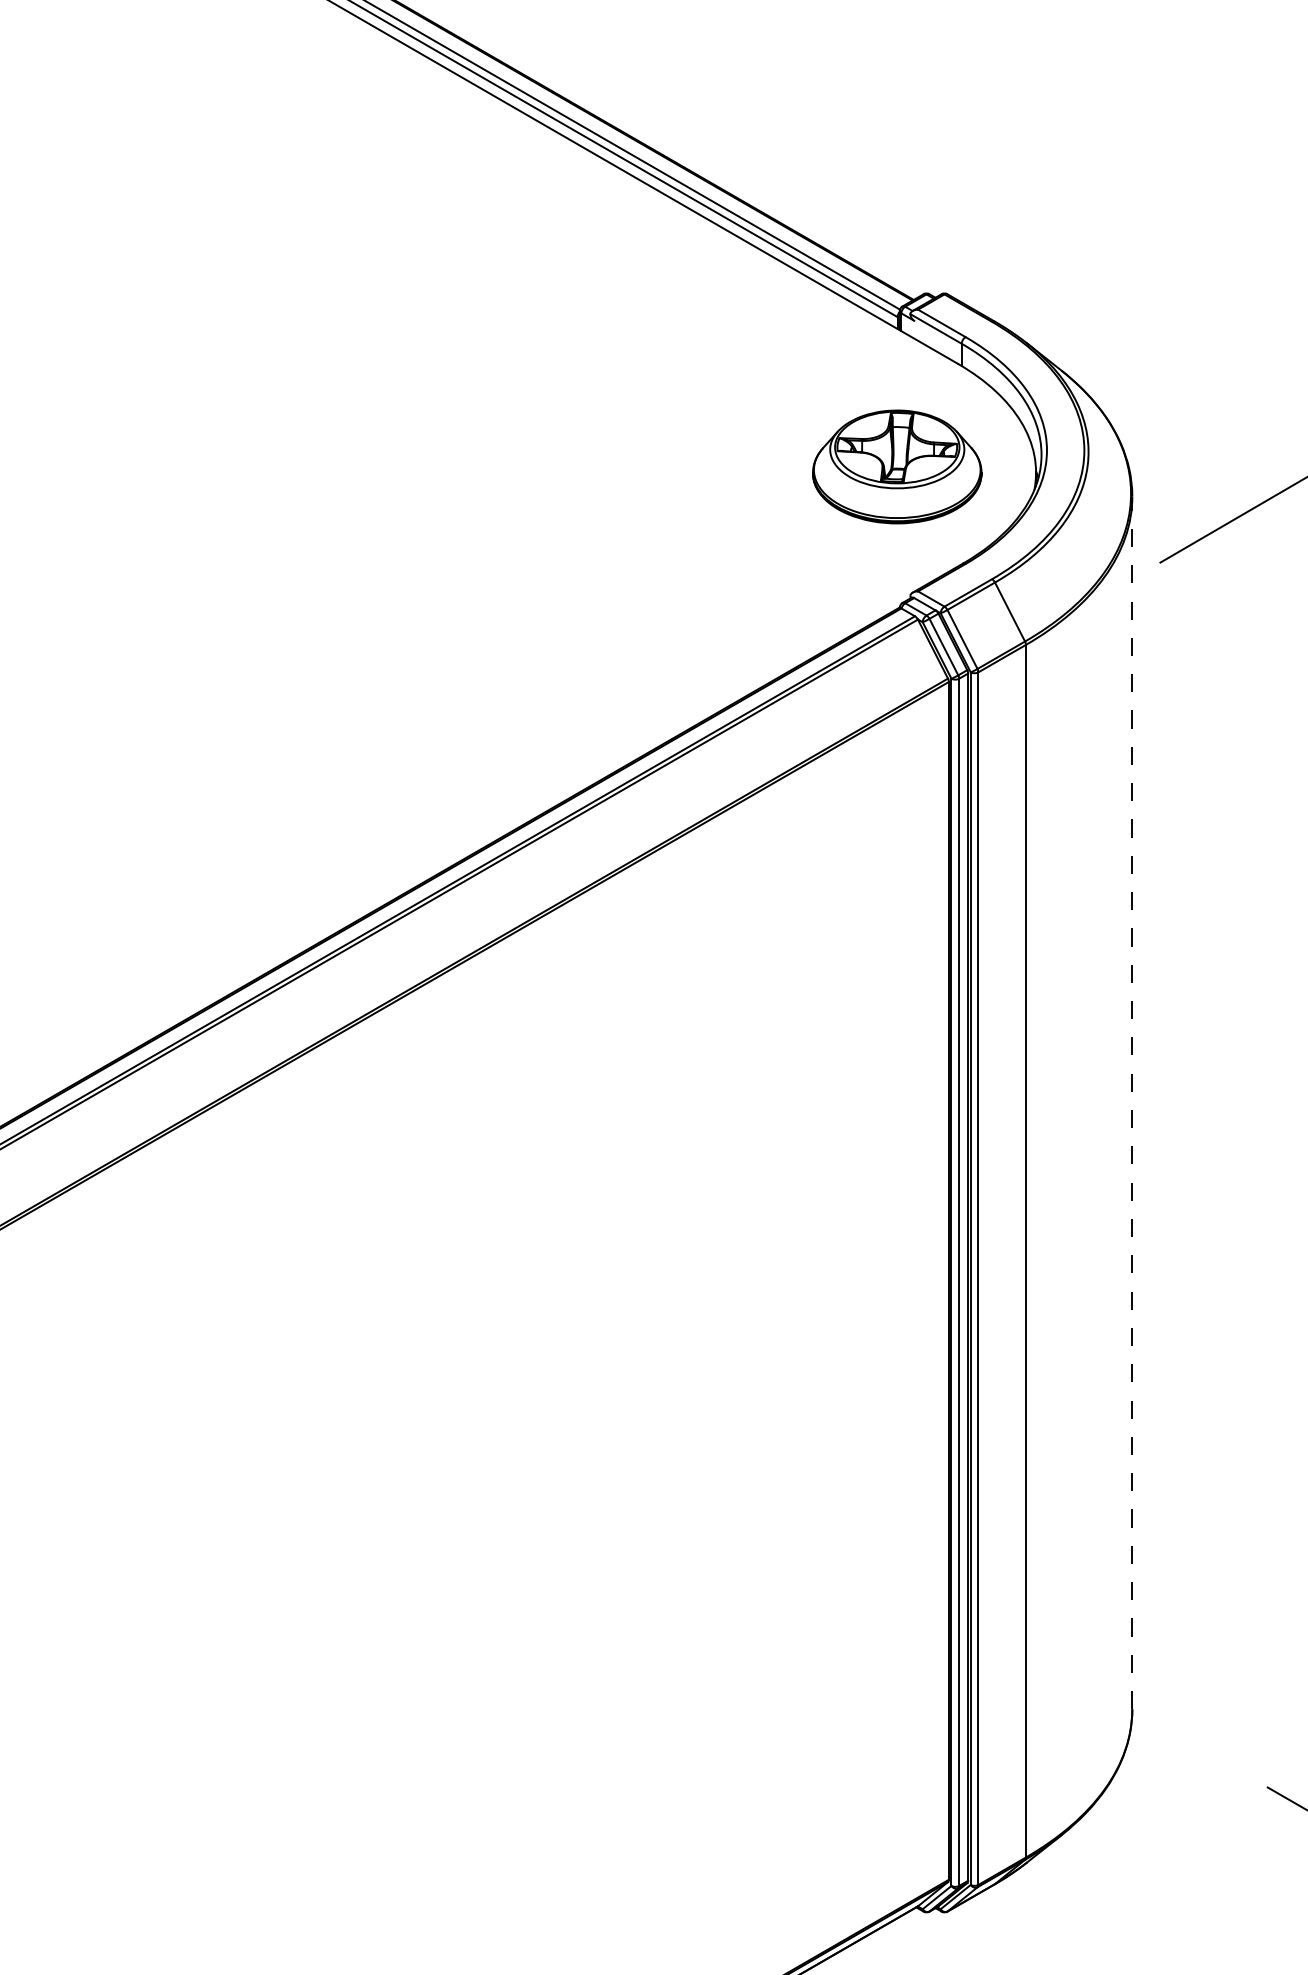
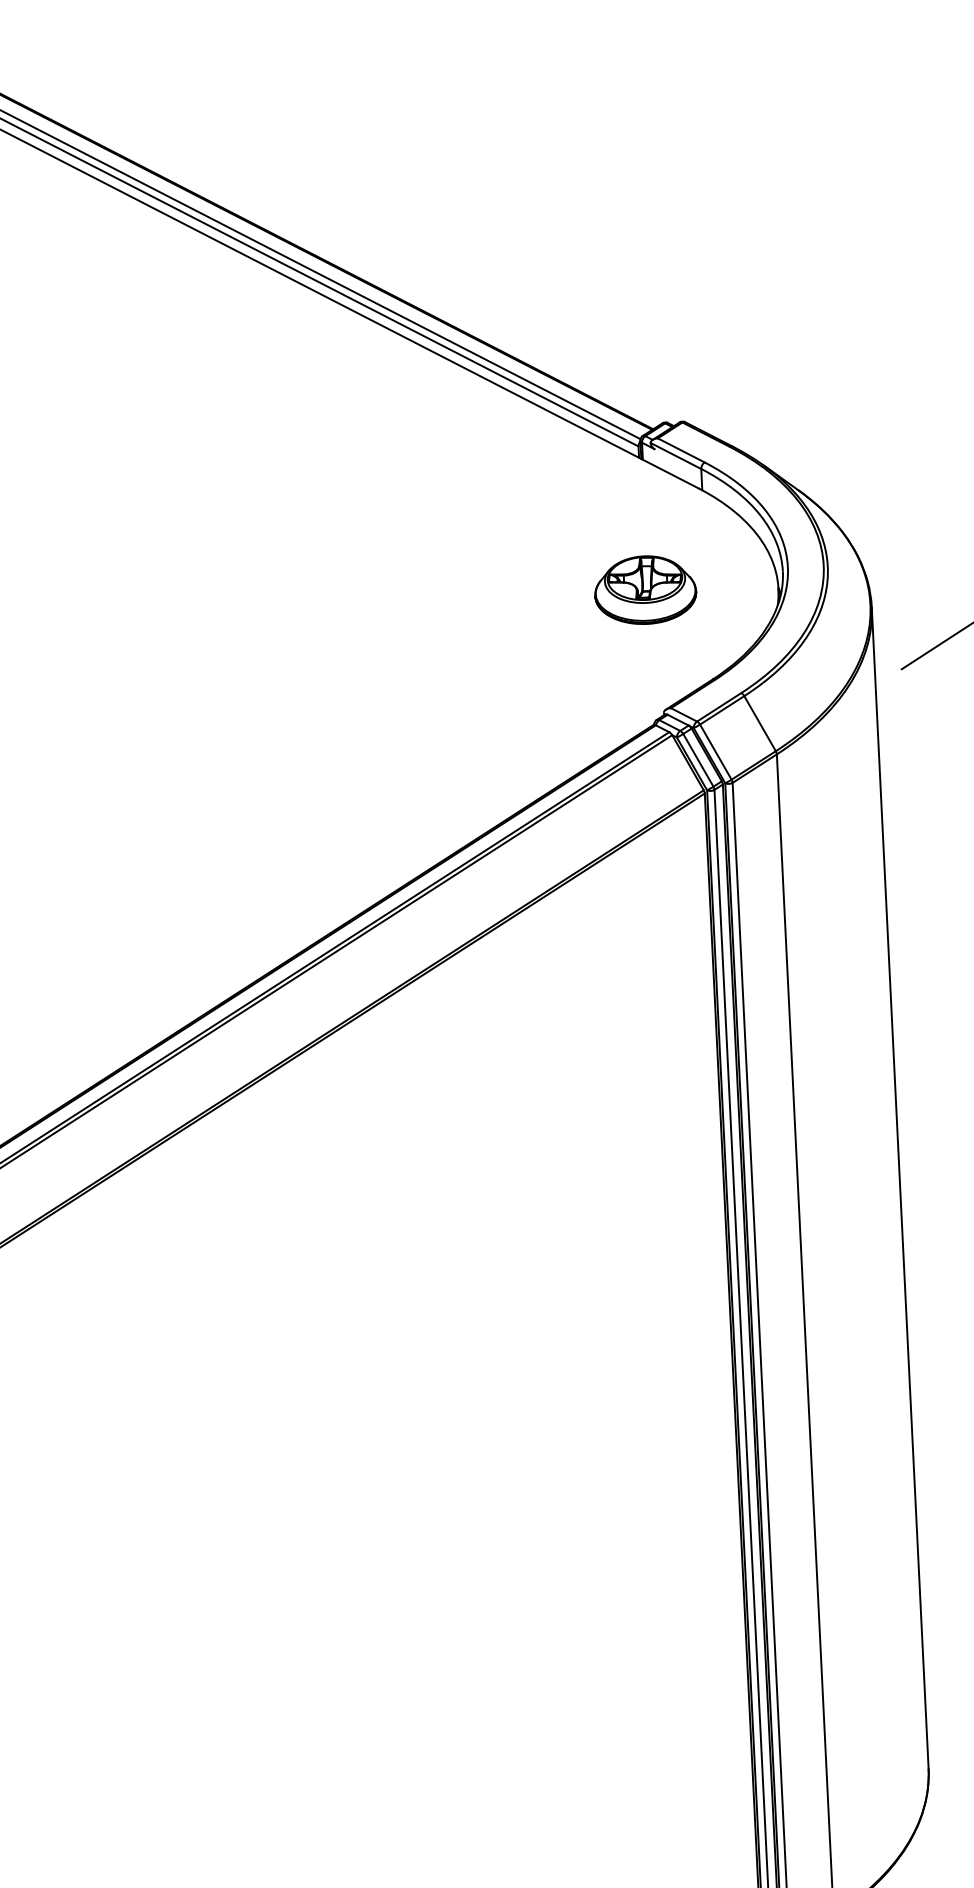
part: (897, 467) -> (645, 590), size x0.62
line: (1132, 1102) -> (900, 1187), dashed -> solid

